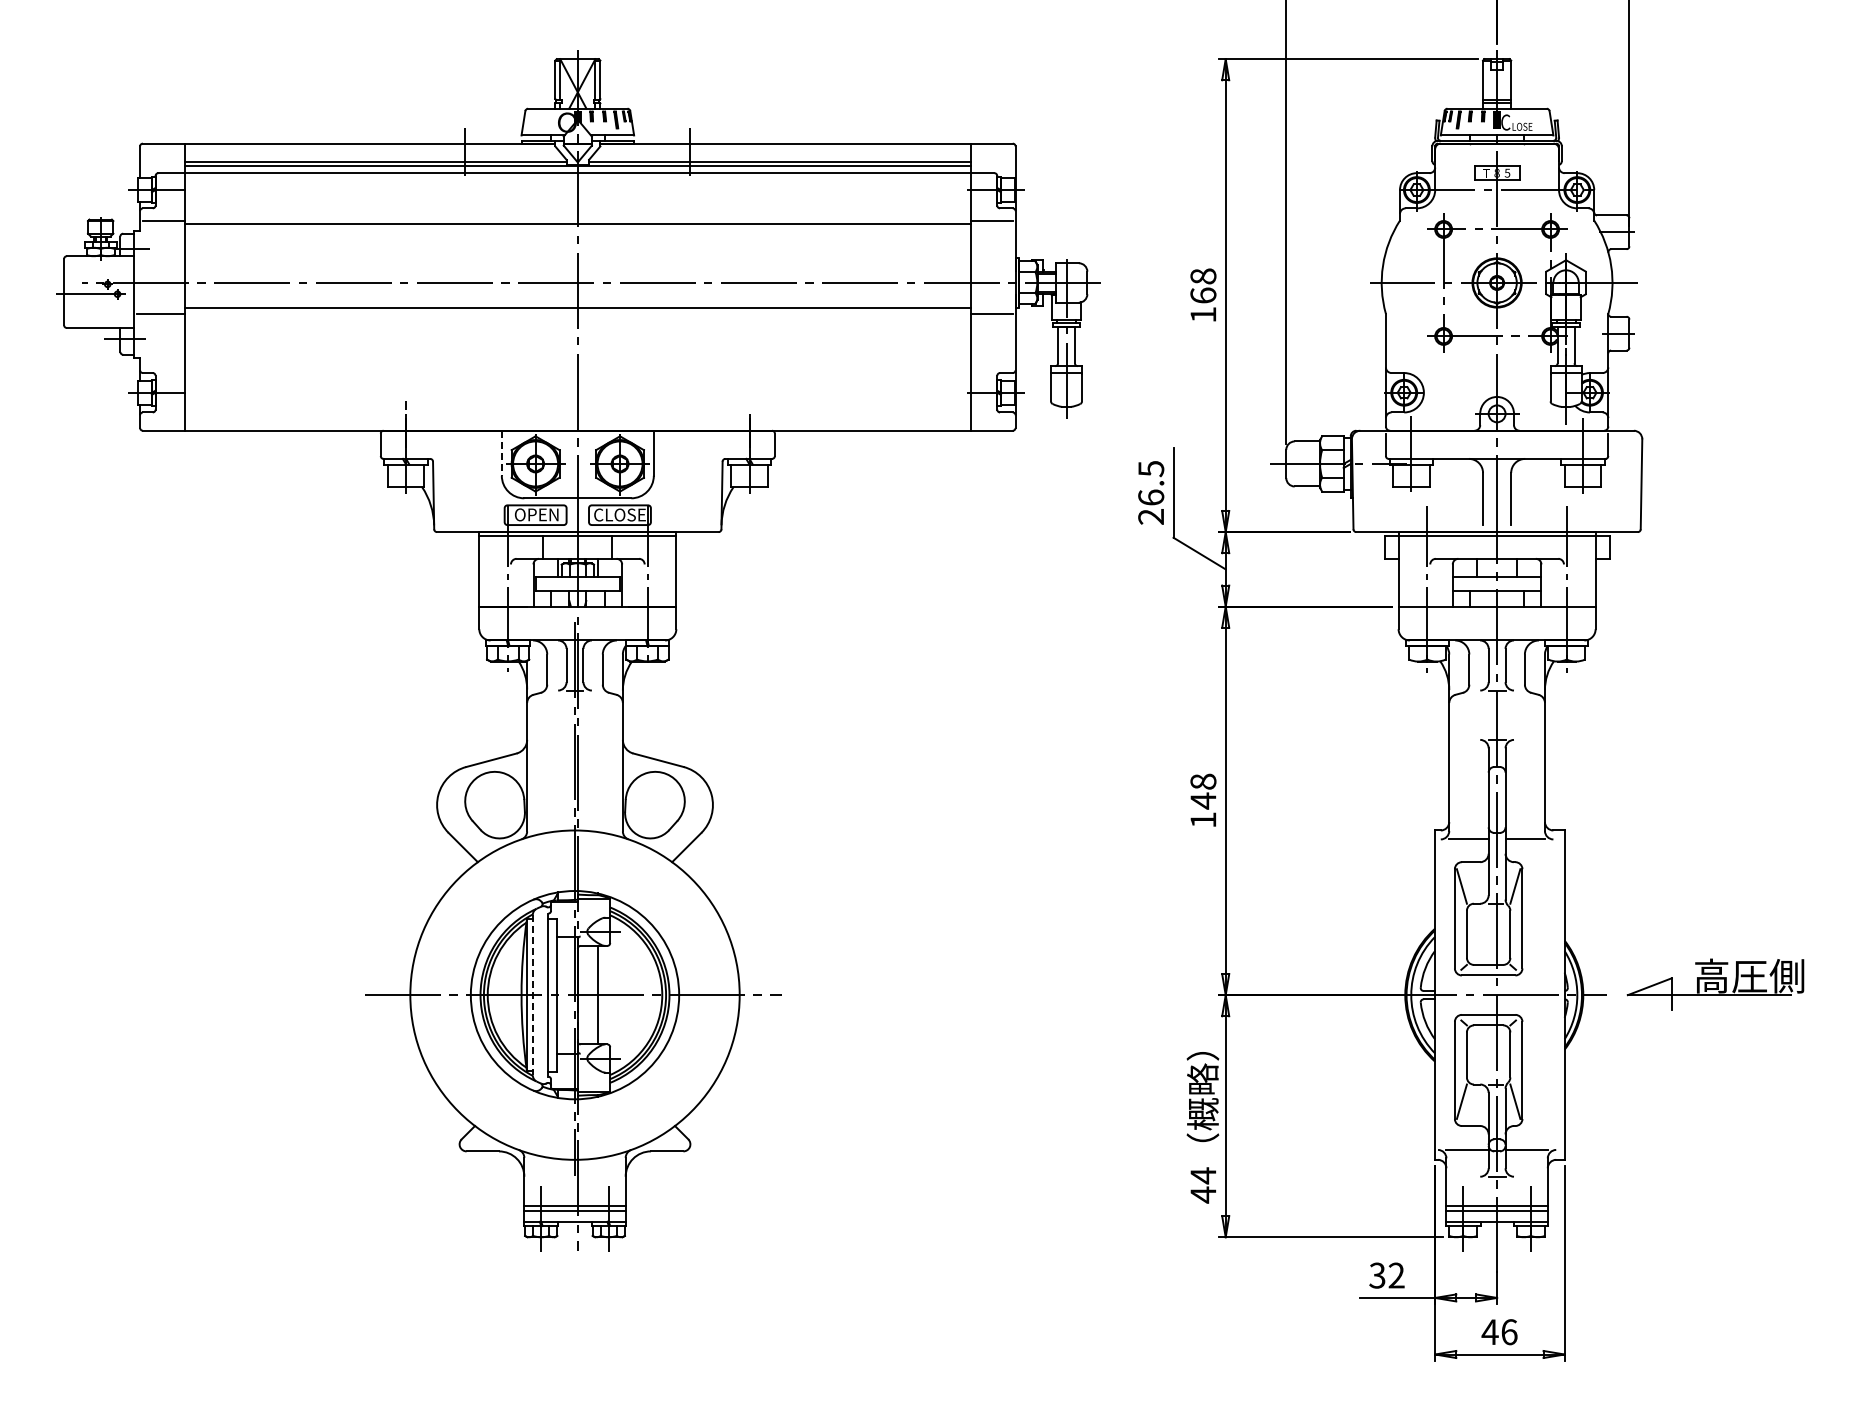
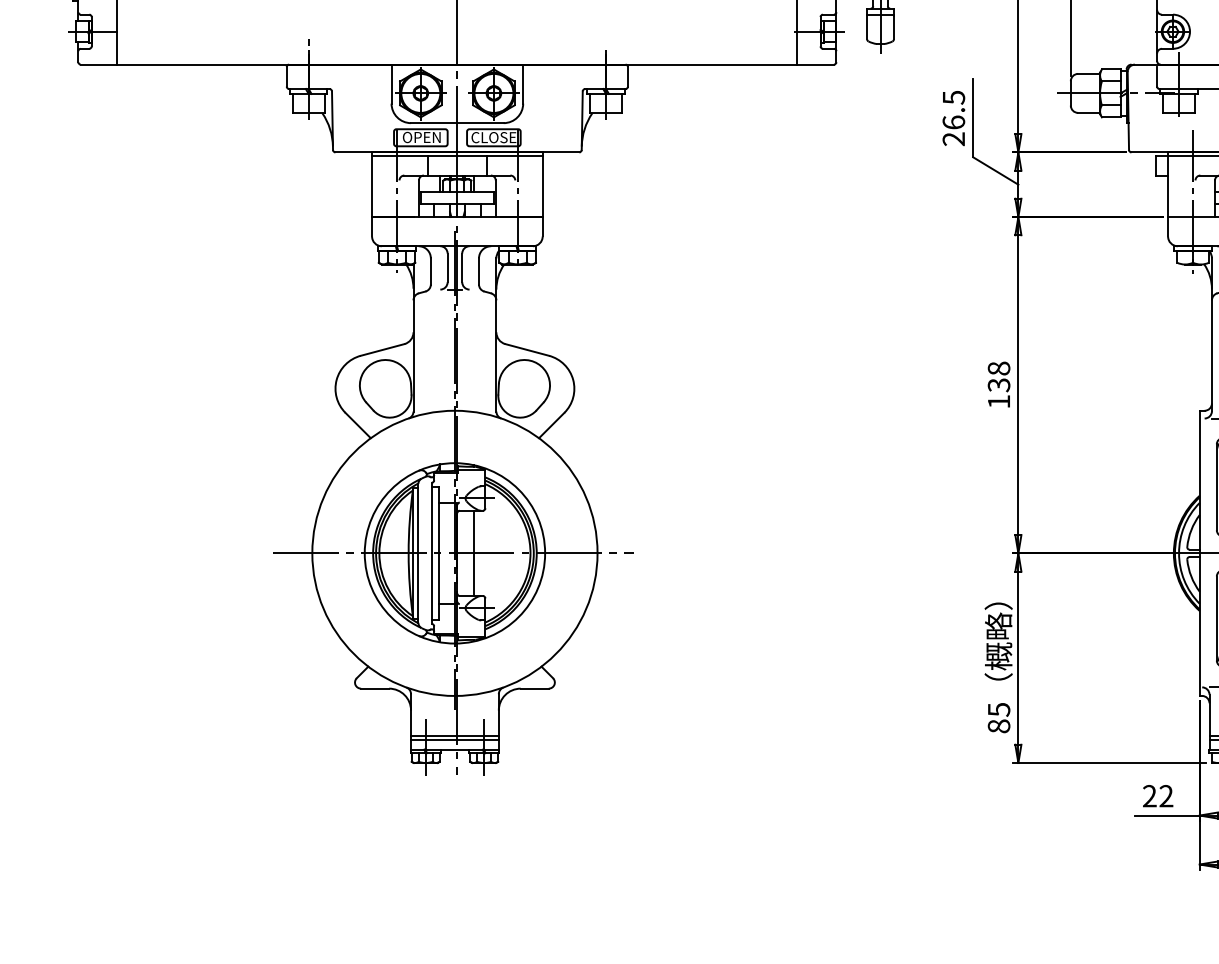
line: (501, 453) -> (391, 84), dashed -> solid
text: (1203, 800) -> (999, 384), 148 -> 138
line: (532, 995) -> (418, 553), dashed -> solid
text: (1203, 1185) -> (999, 718), 44 -> 85
text: (1377, 1275) -> (1149, 796), 32 -> 22

